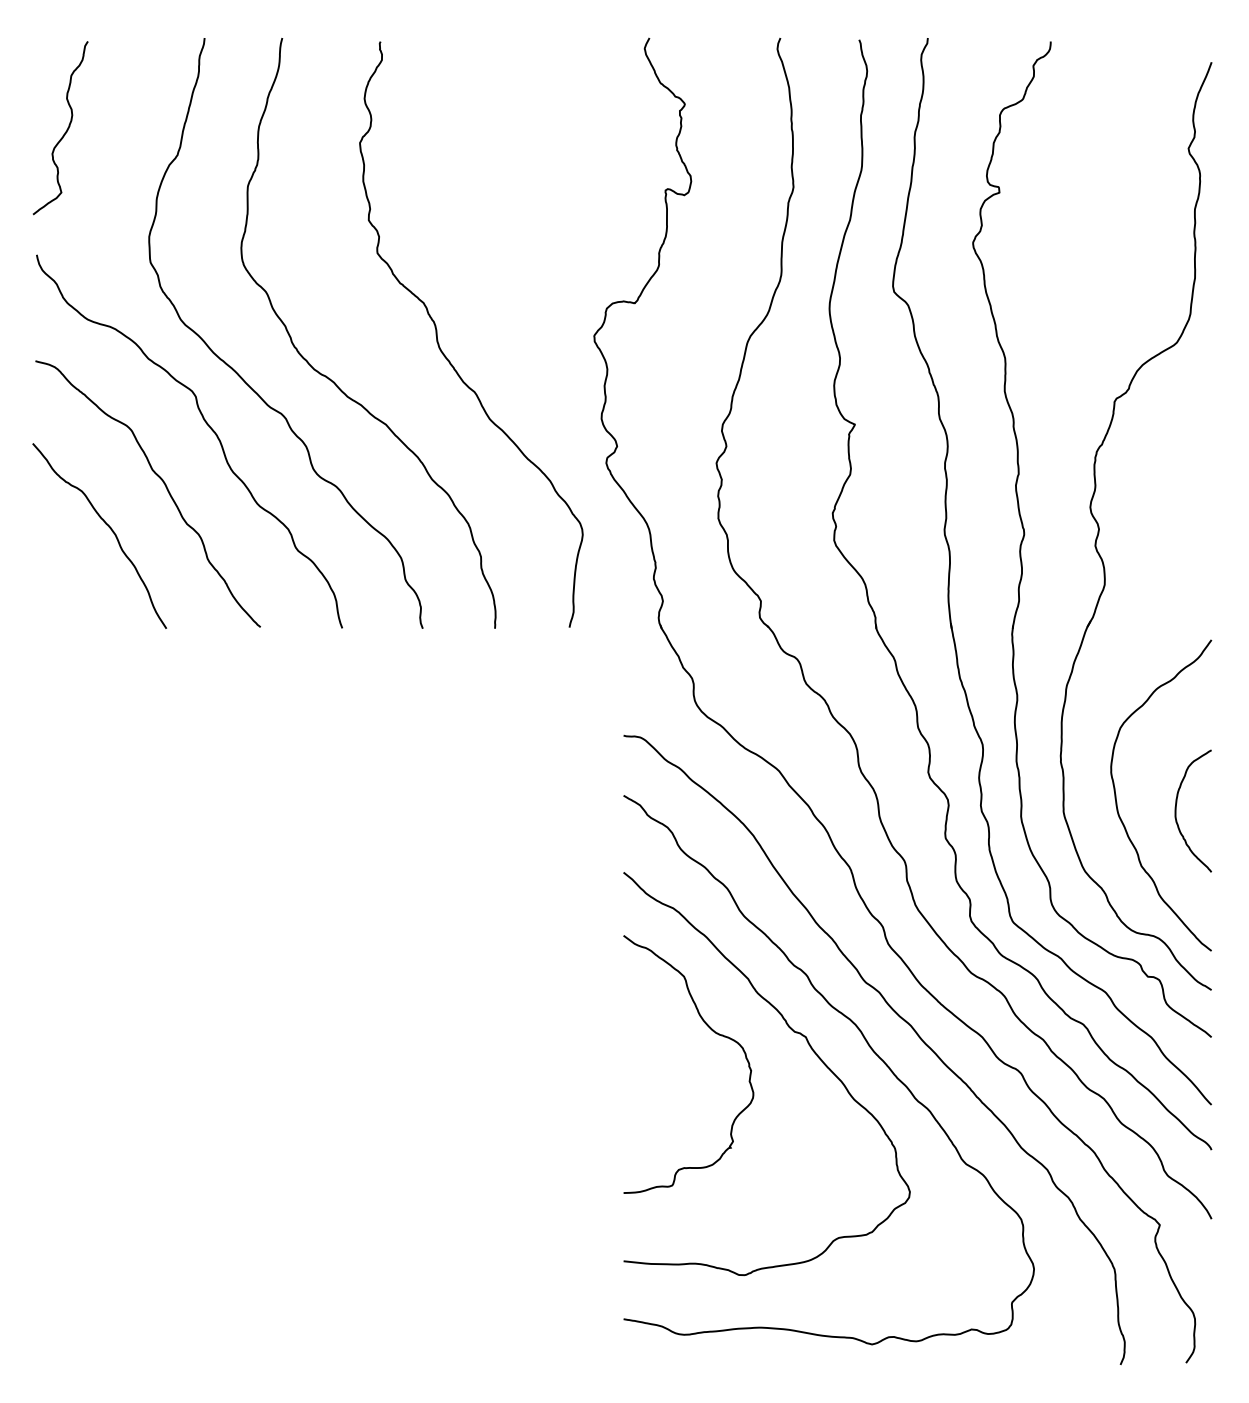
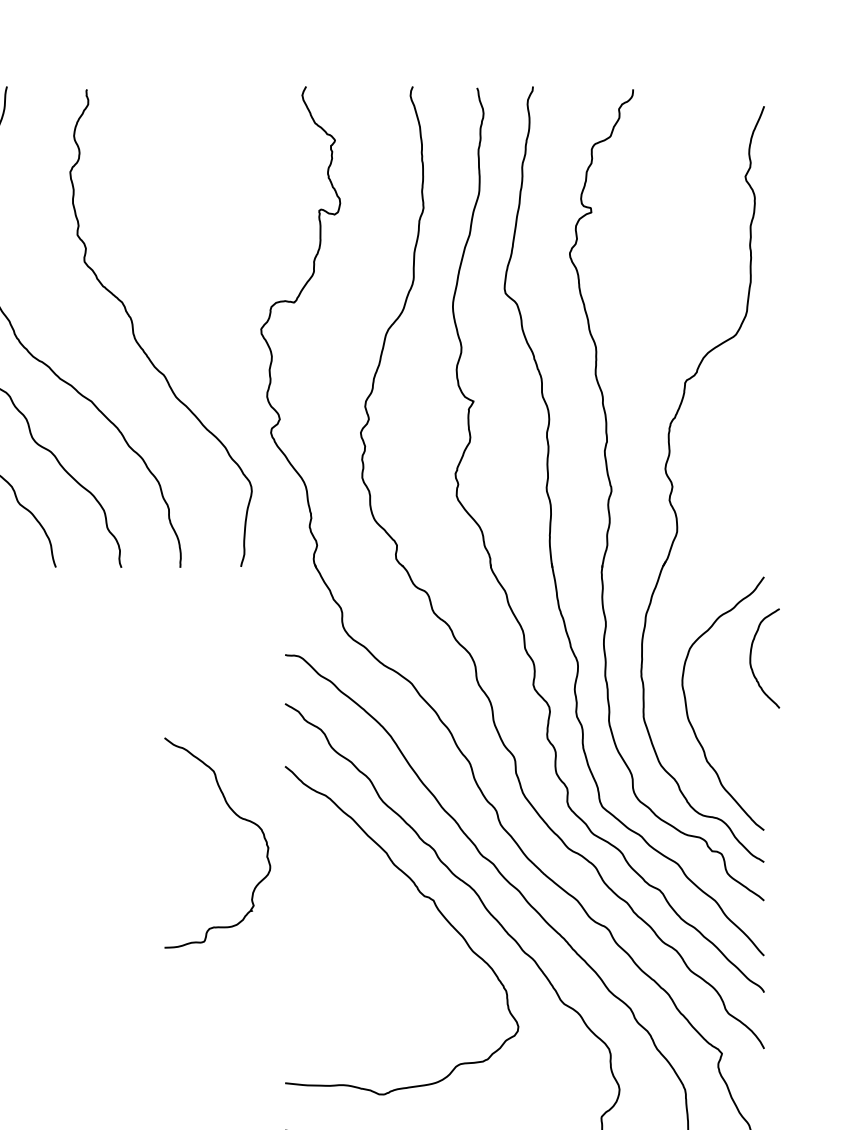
curve: (1176, 810) -> (751, 658), moved
curve: (713, 1032) -> (237, 816), moved

